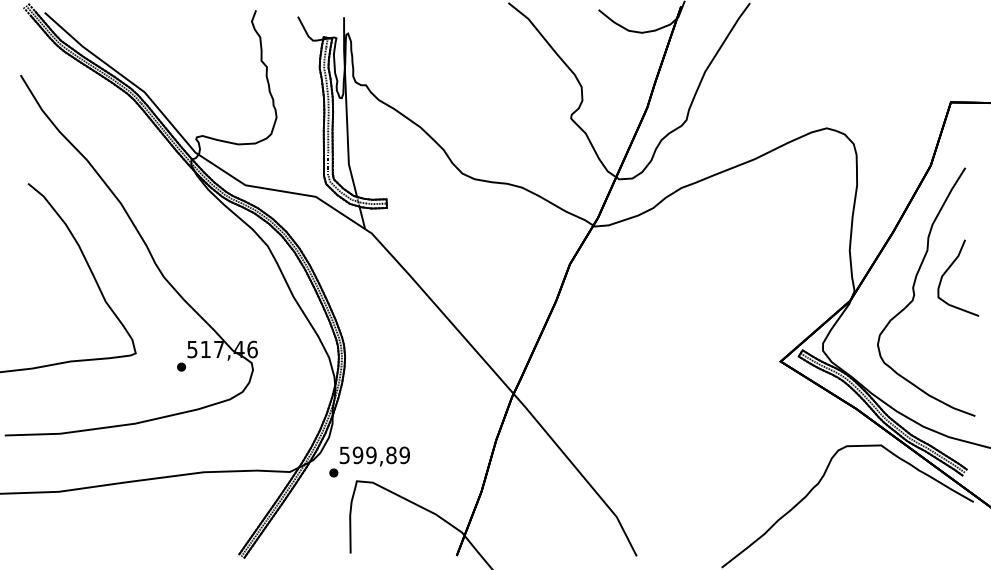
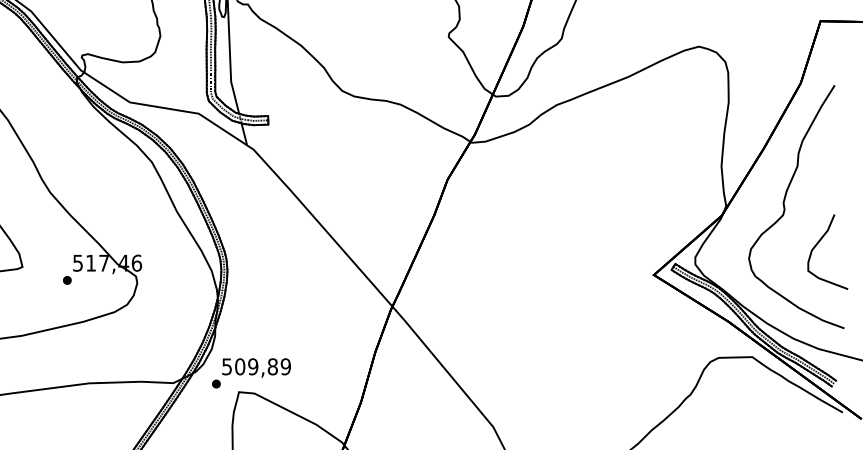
curve: (948, 270) -> (818, 244), moved
text: (357, 455) -> (239, 366), 599,89 -> 509,89

